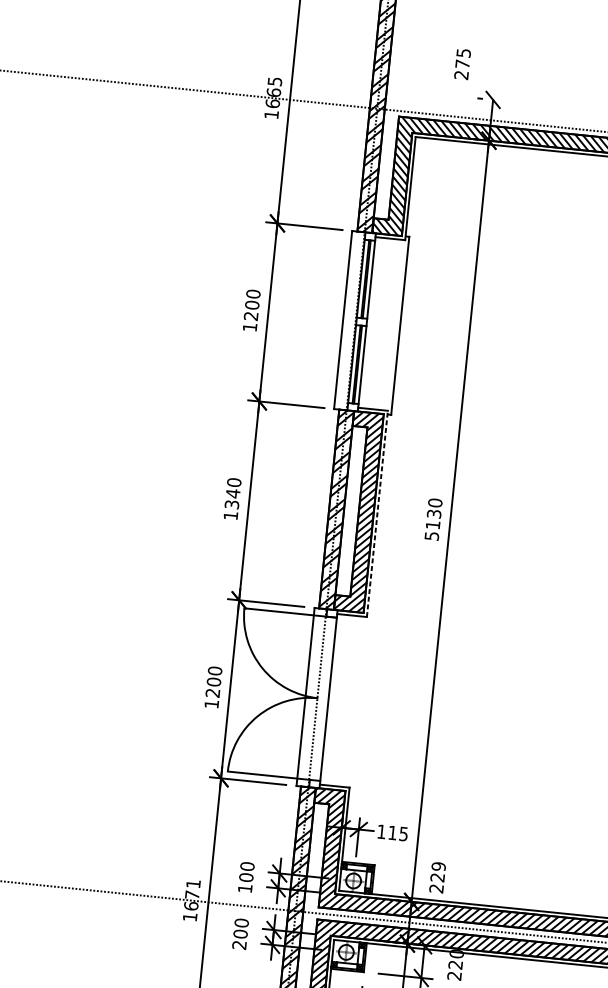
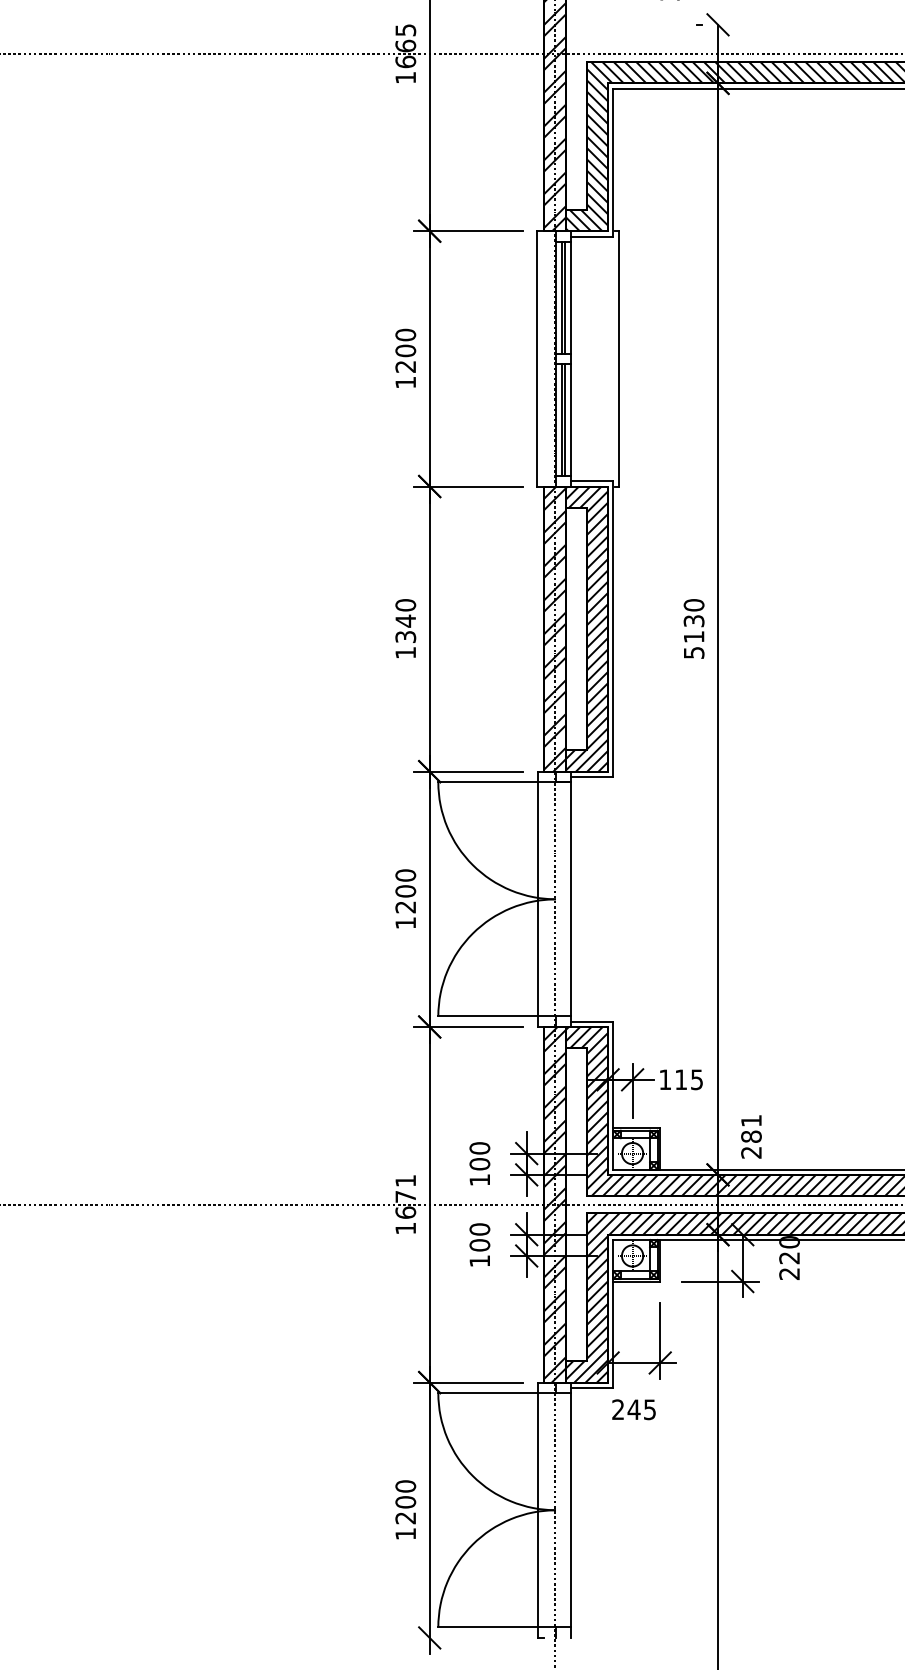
line: (377, 514) -> (613, 629), dashed -> solid
text: (438, 871) -> (751, 1128), 229 -> 281
text: (239, 945) -> (479, 1261), 200 -> 100

